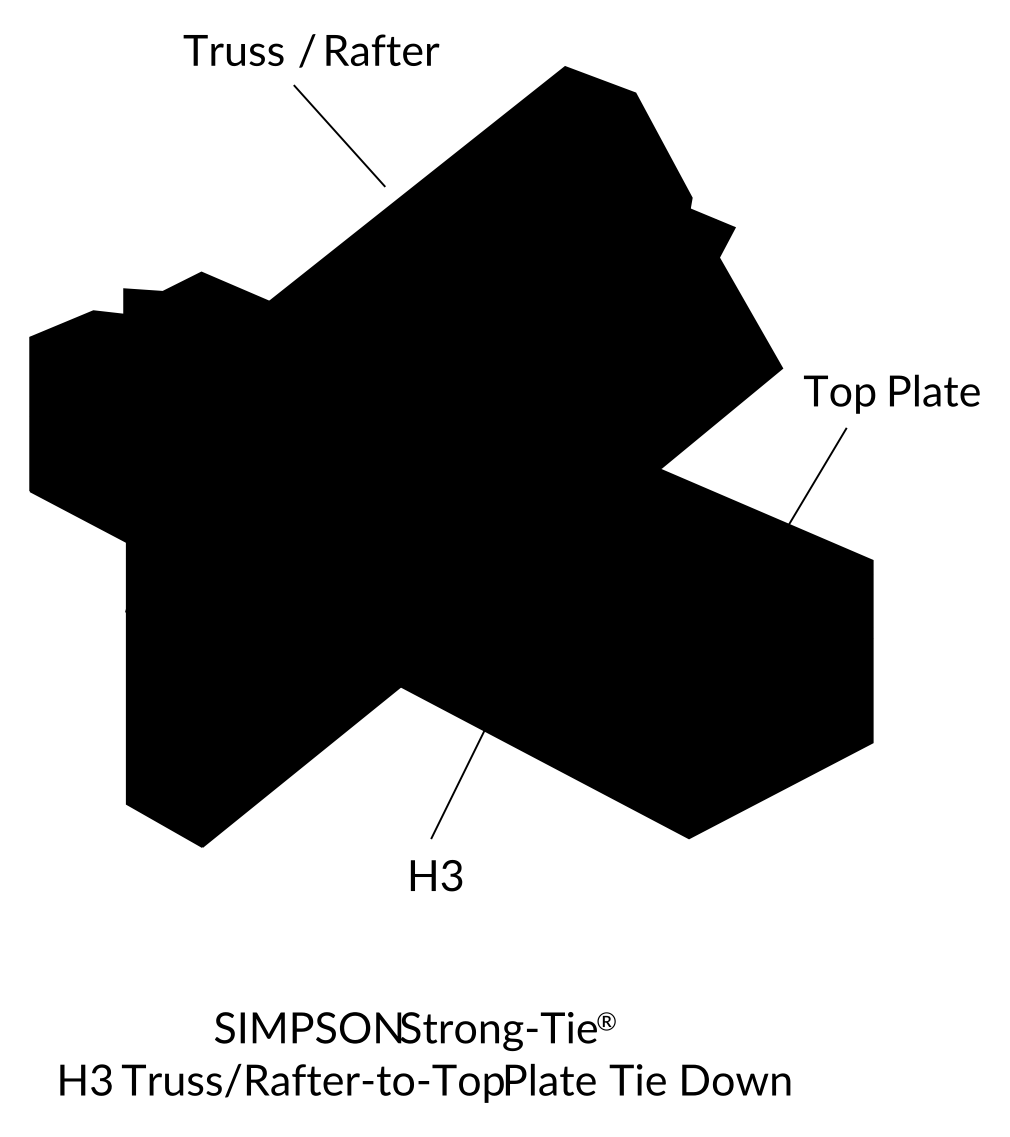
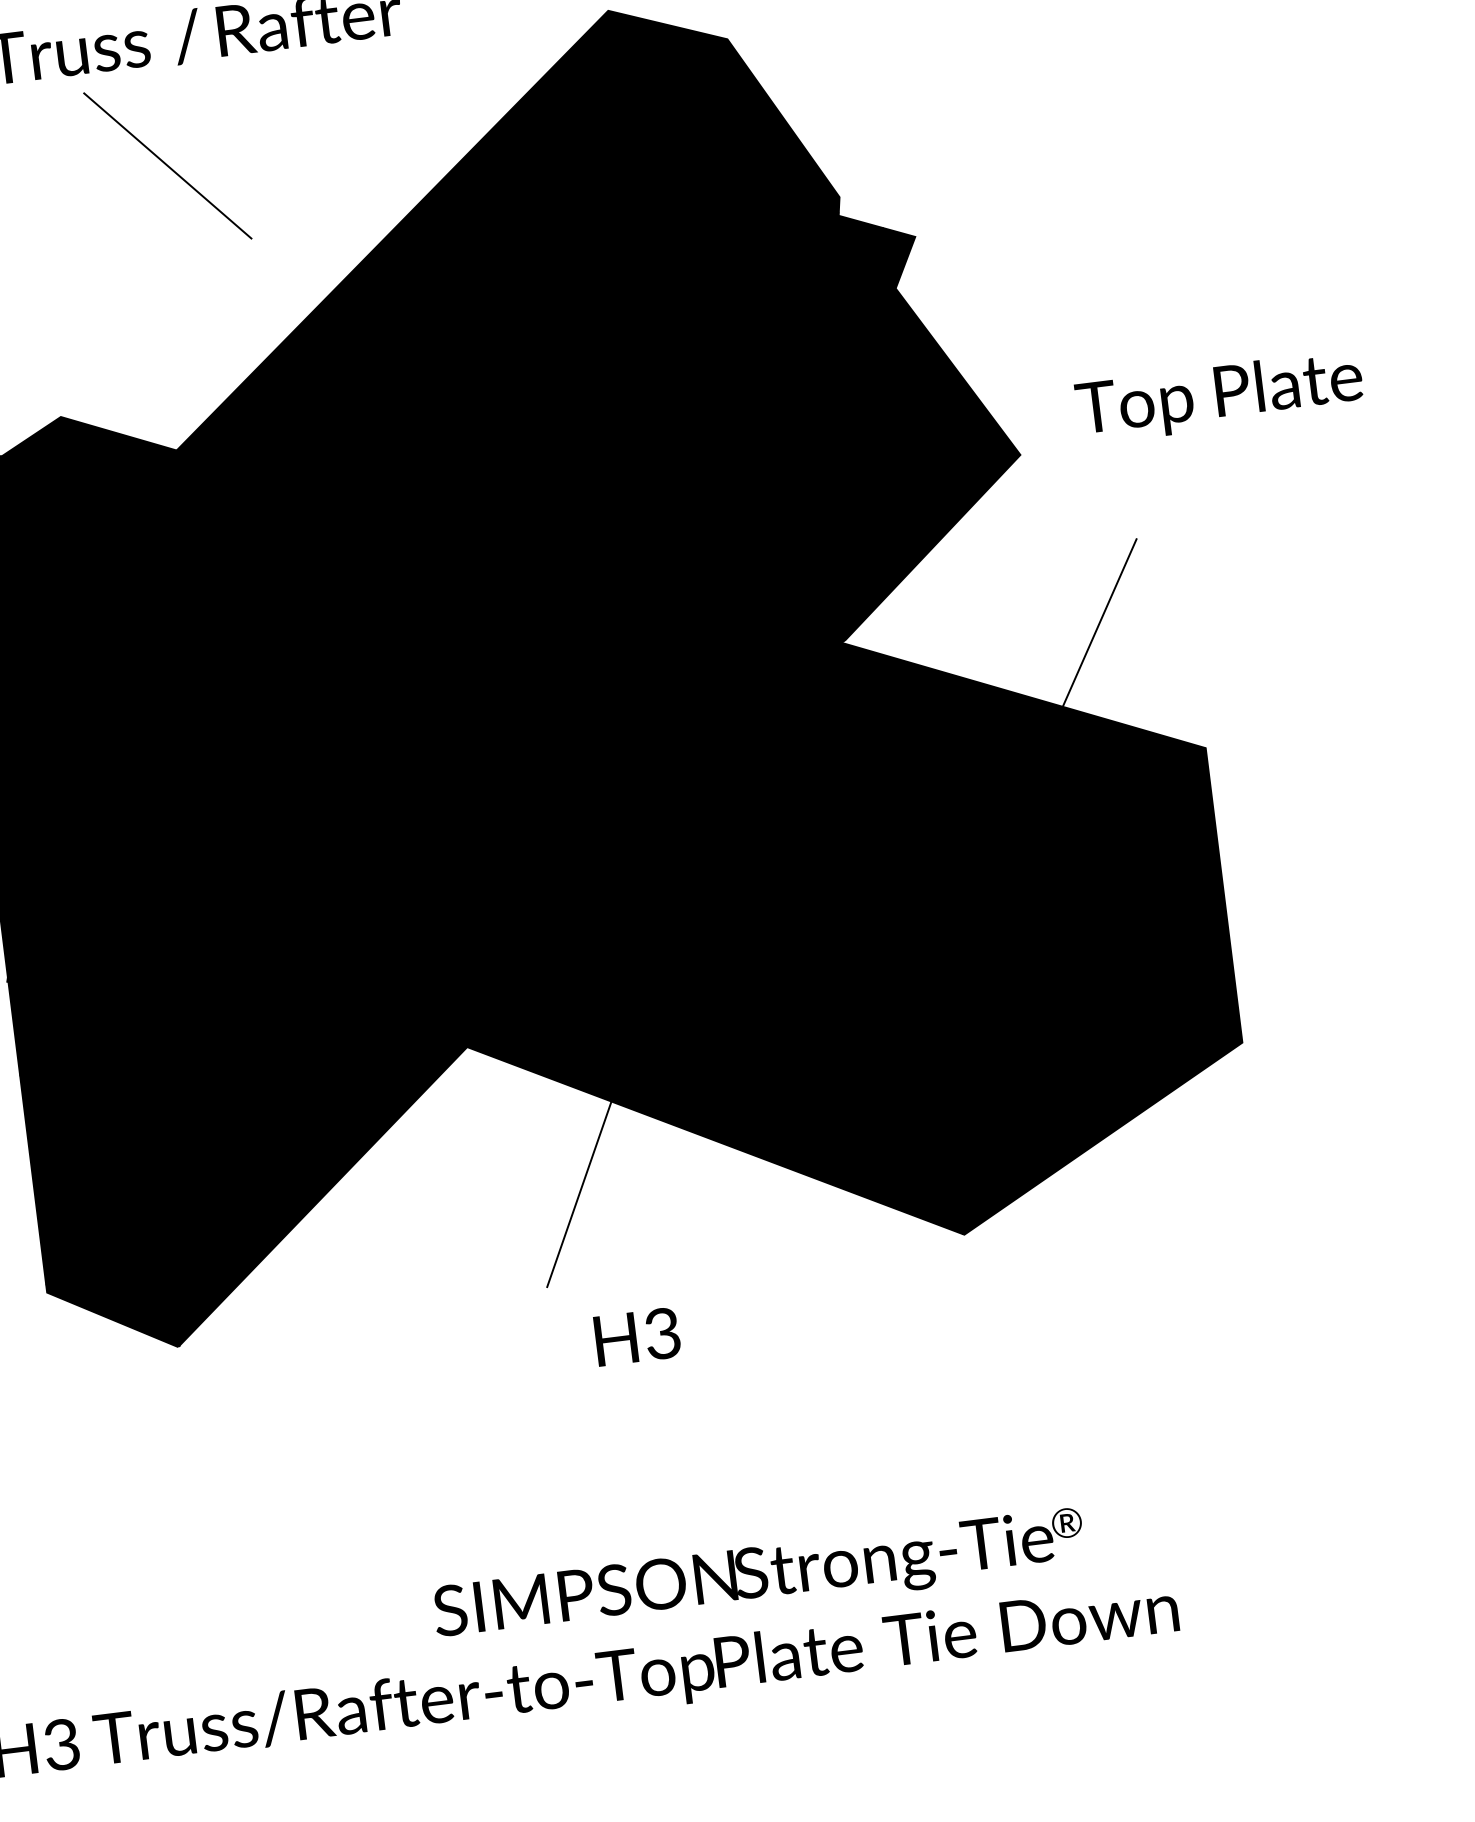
line: (339, 135) -> (167, 165), moved
text: (891, 393) -> (1219, 395), moved
text: (436, 875) -> (637, 1336), moved
text: (415, 1031) -> (759, 1577), moved

